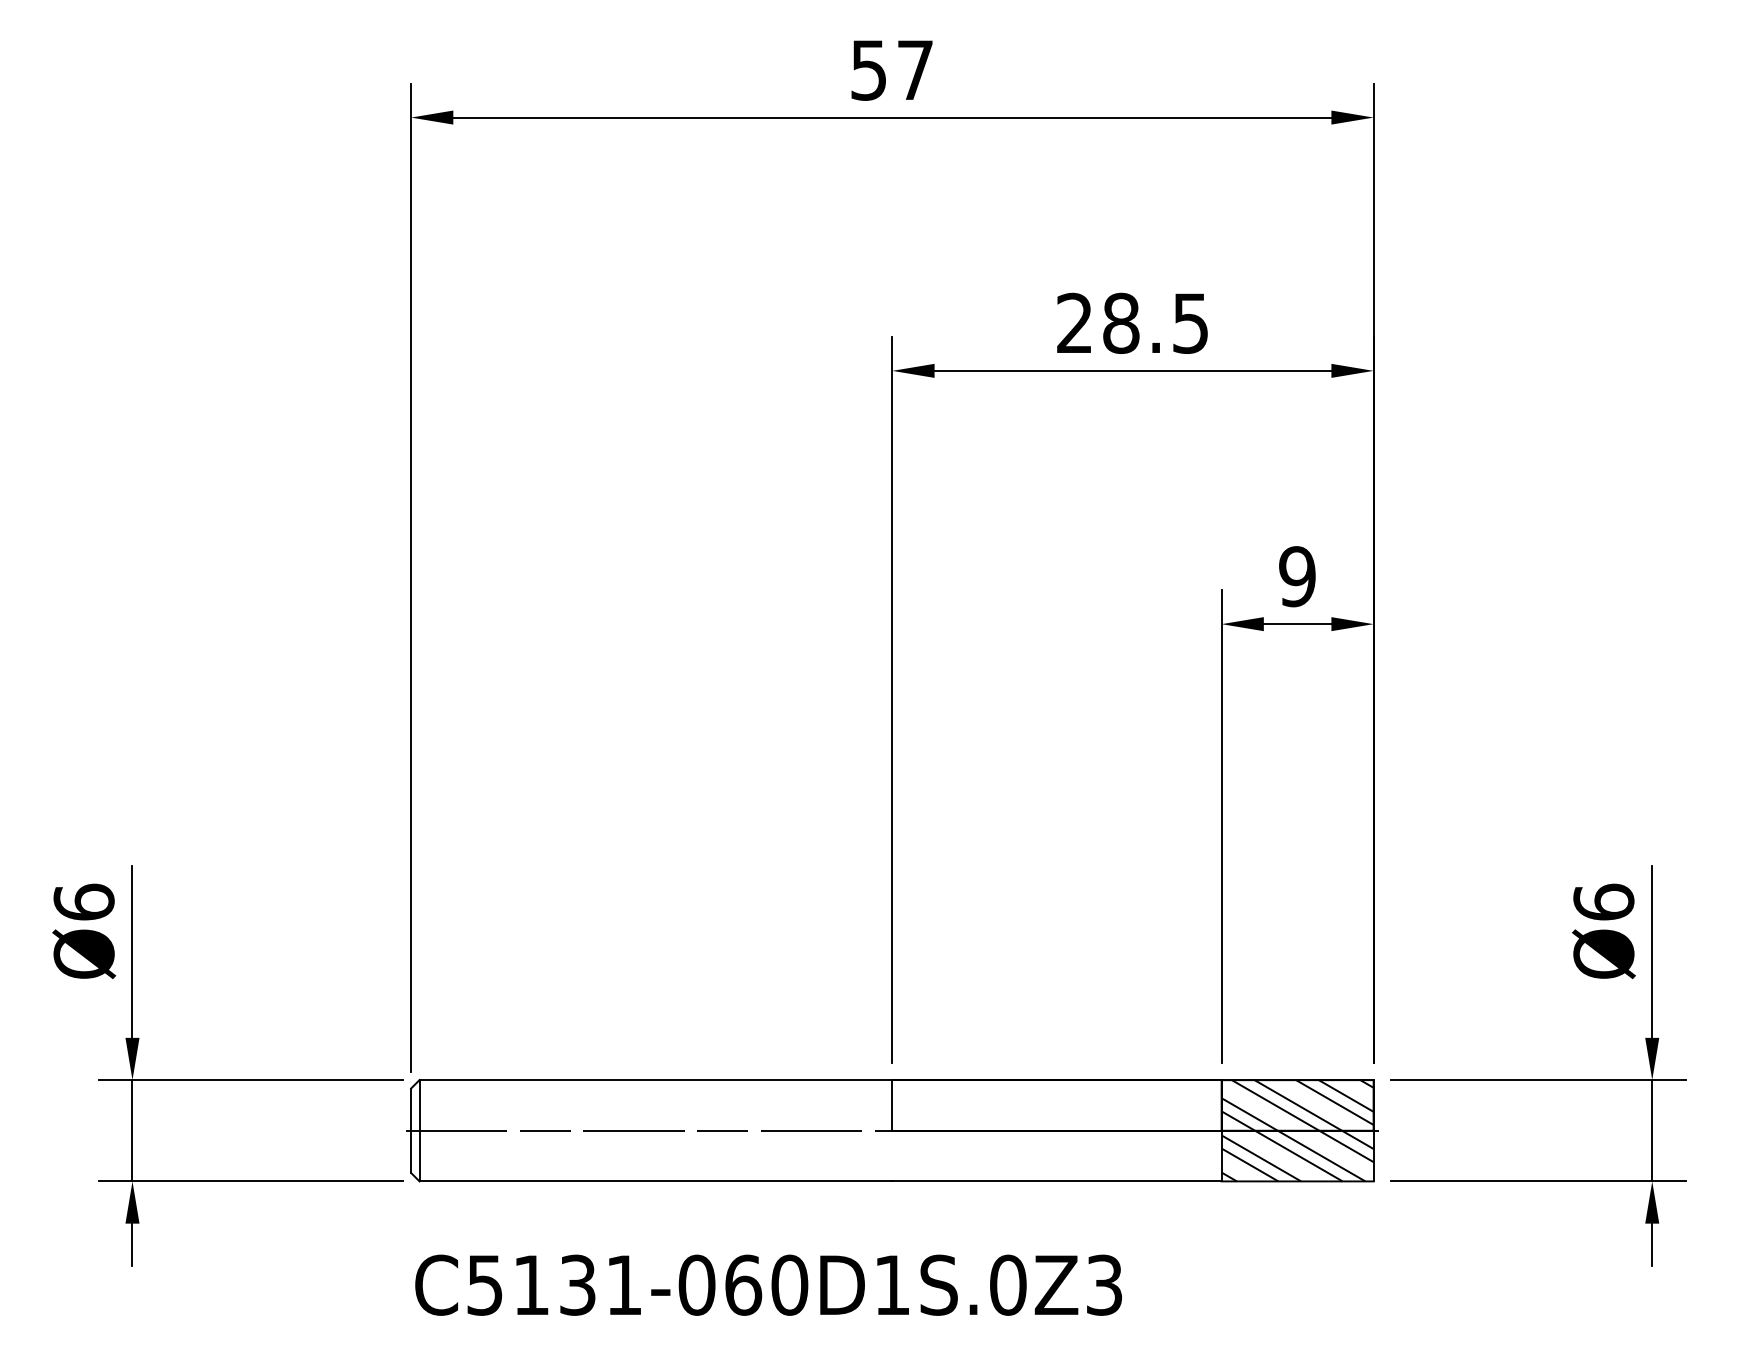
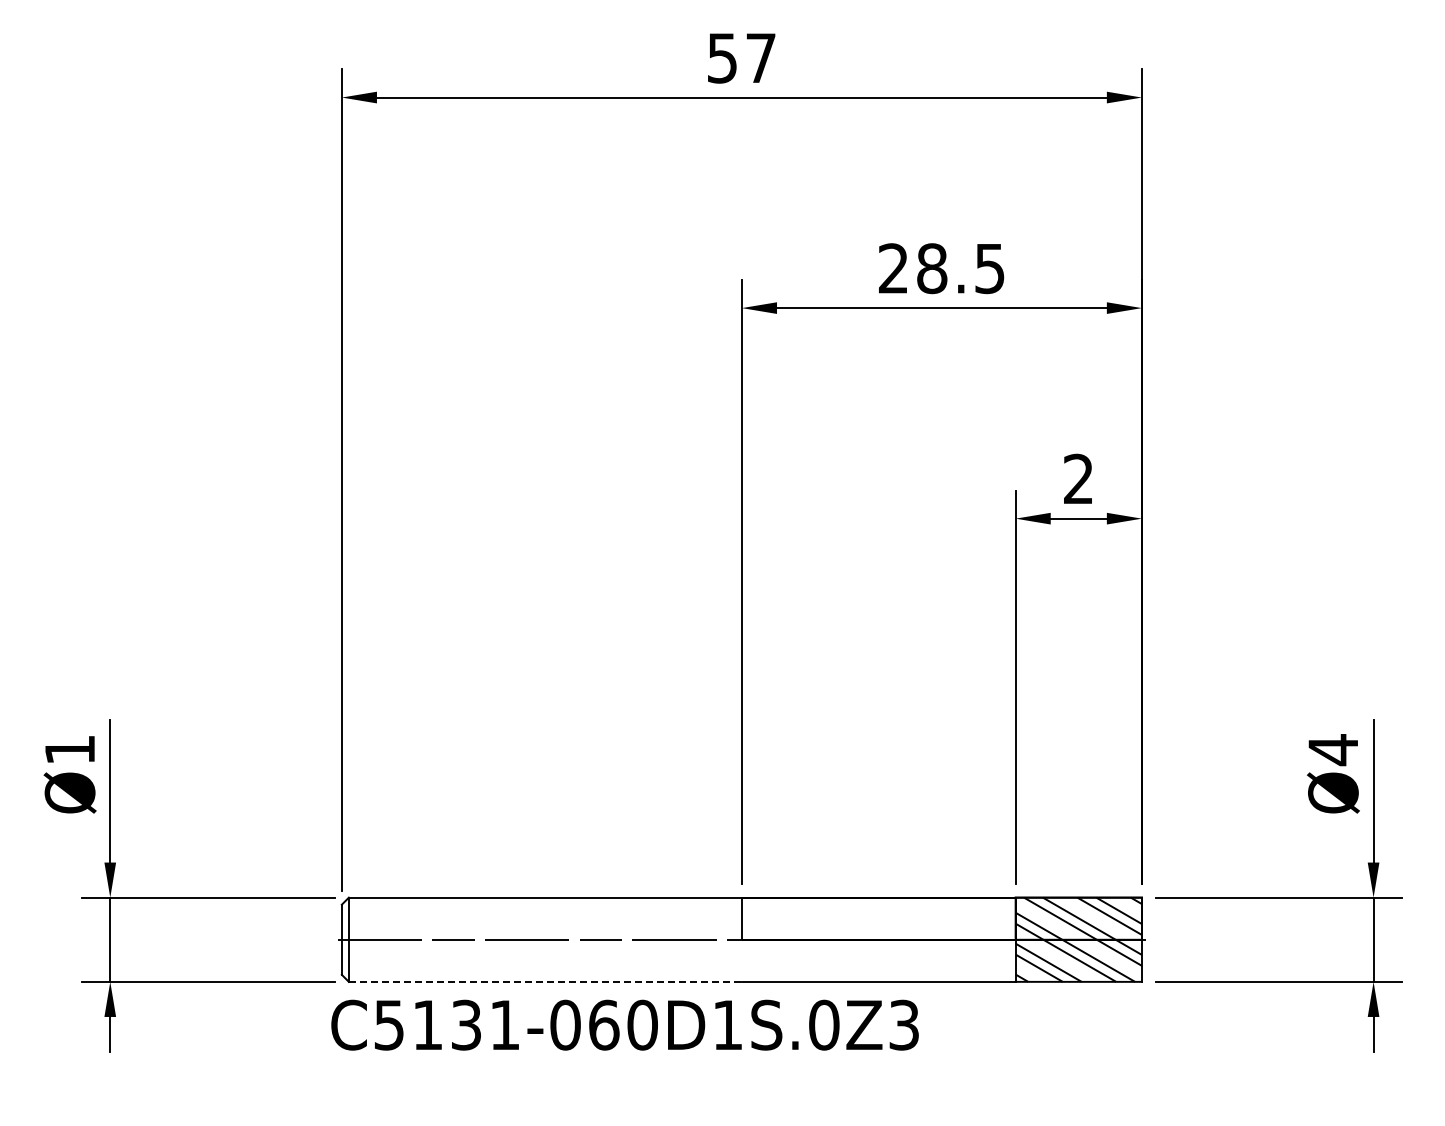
text: (1297, 575) -> (1078, 478), 9 -> 2
text: (83, 901) -> (69, 749), Ø6 -> Ø1
text: (1604, 903) -> (1333, 750), Ø6 -> Ø4
line: (656, 1180) -> (545, 981), solid -> dashed
text: (767, 1284) -> (624, 1024), moved

